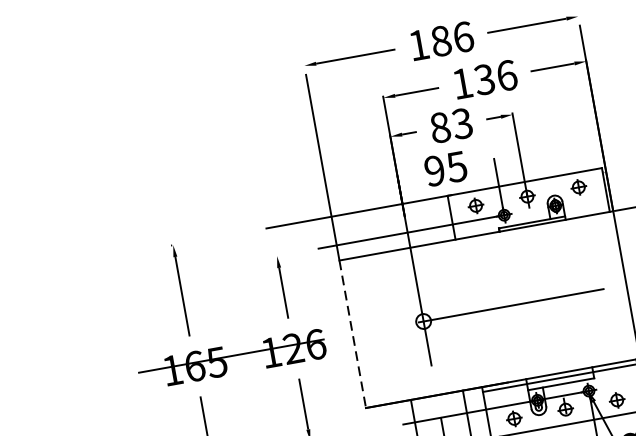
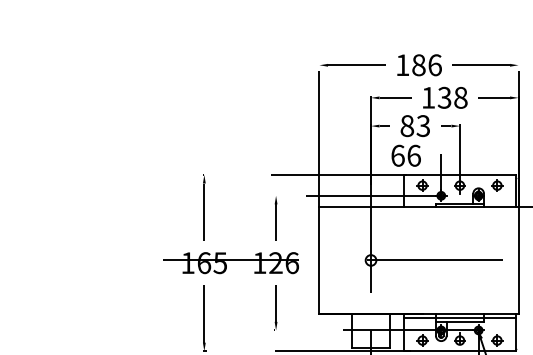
text: (506, 75) -> (460, 97), 136 -> 138
text: (445, 168) -> (405, 155), 95 -> 66
line: (352, 334) -> (319, 260), dashed -> solid

